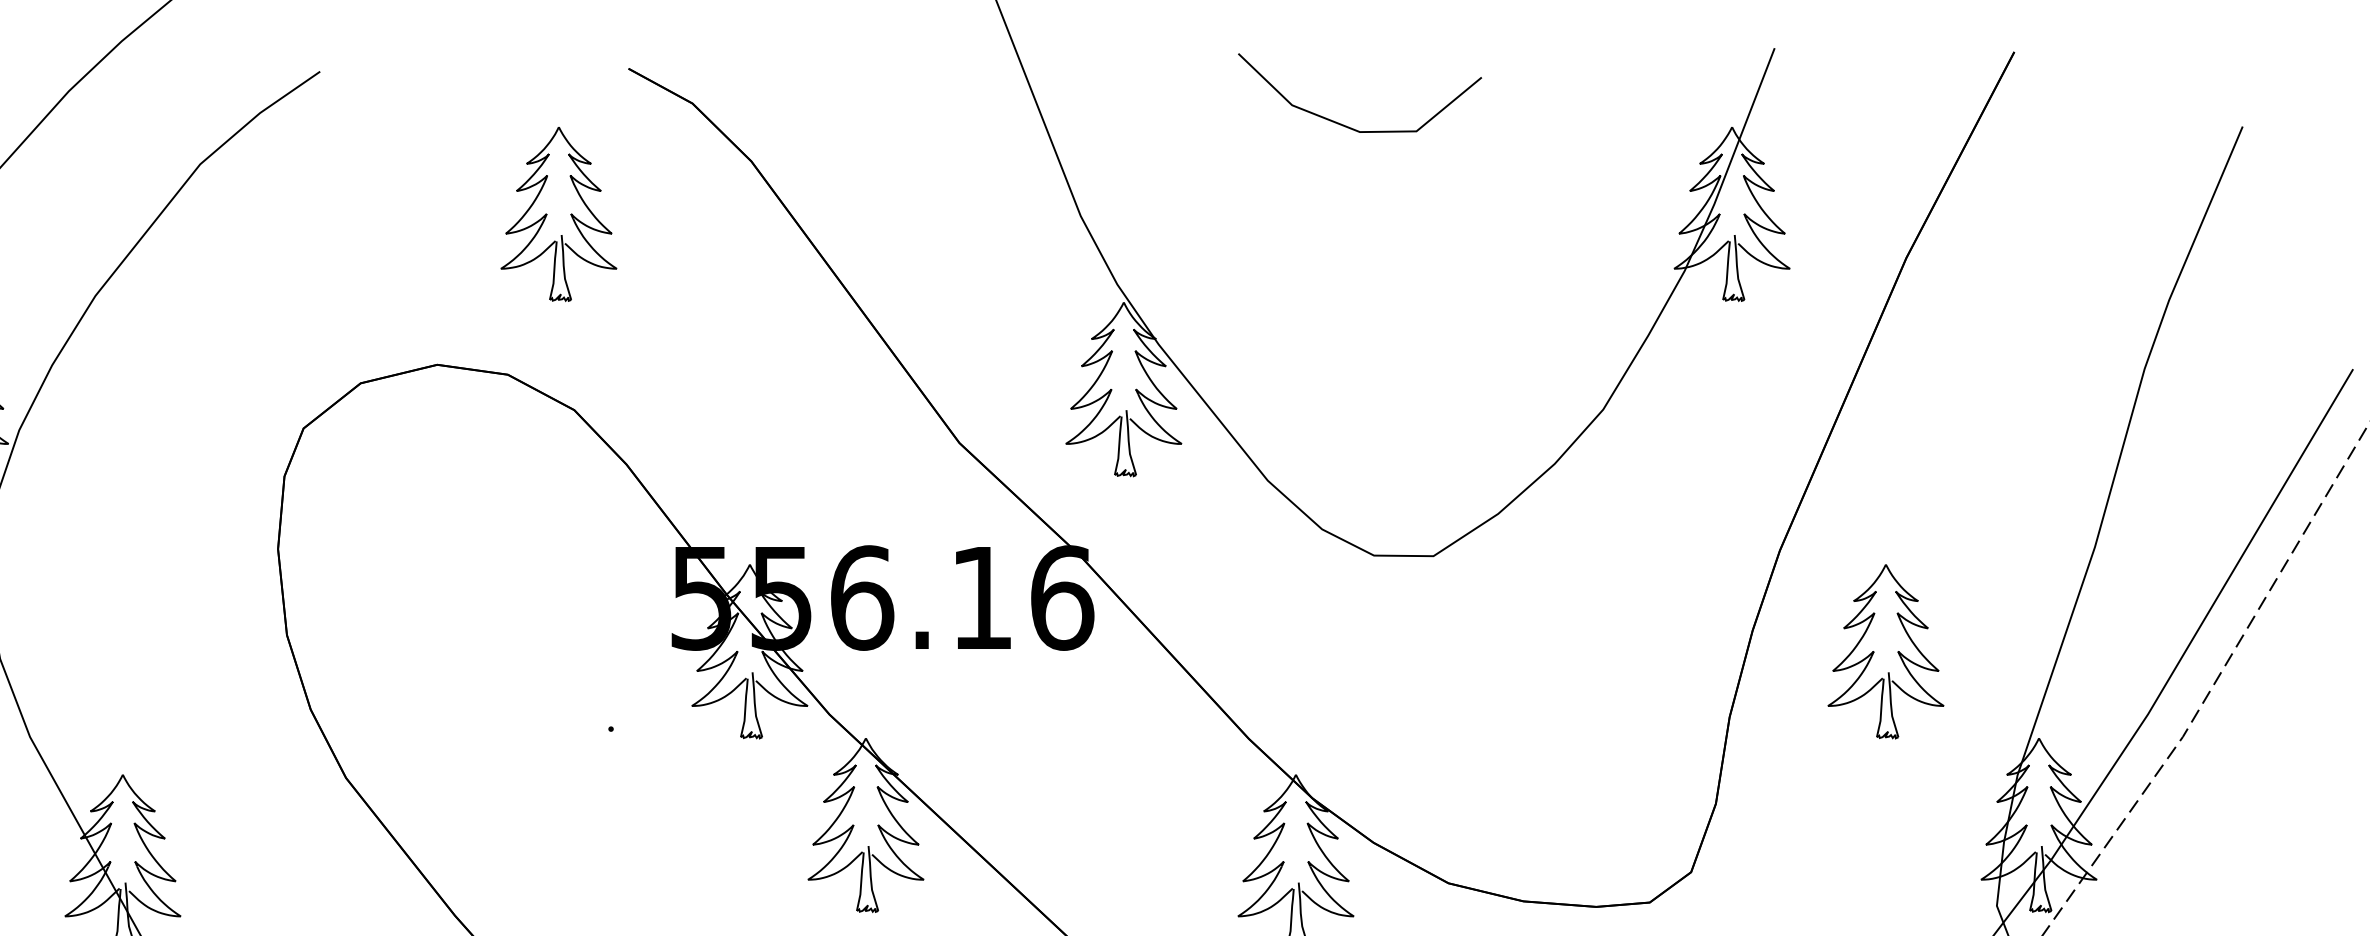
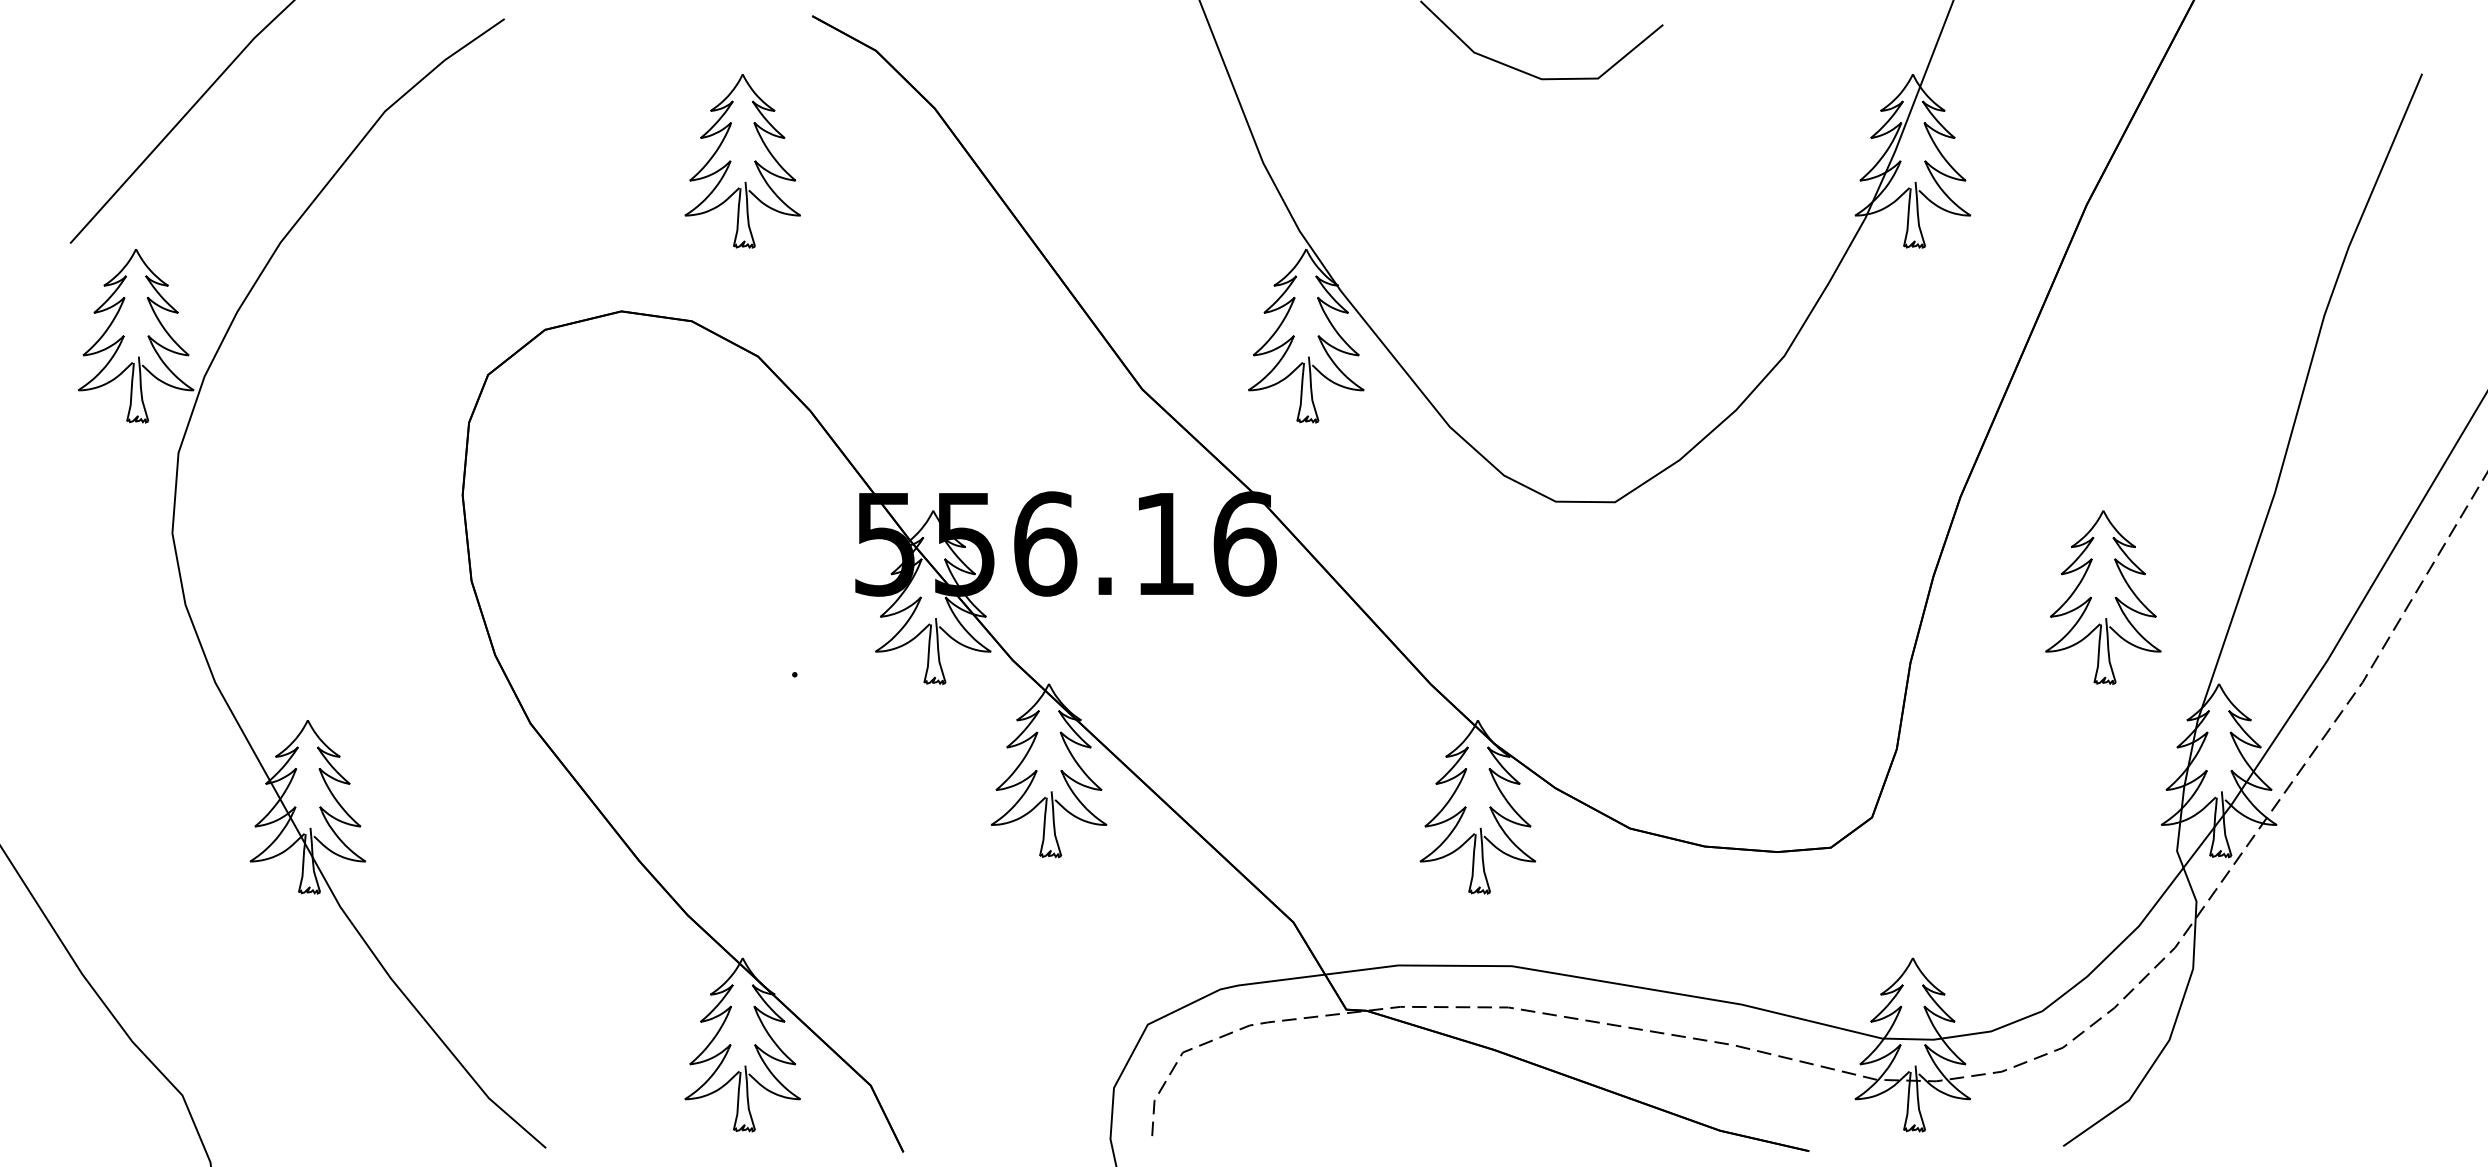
part: (1874, 651) -> (2091, 597), moved

